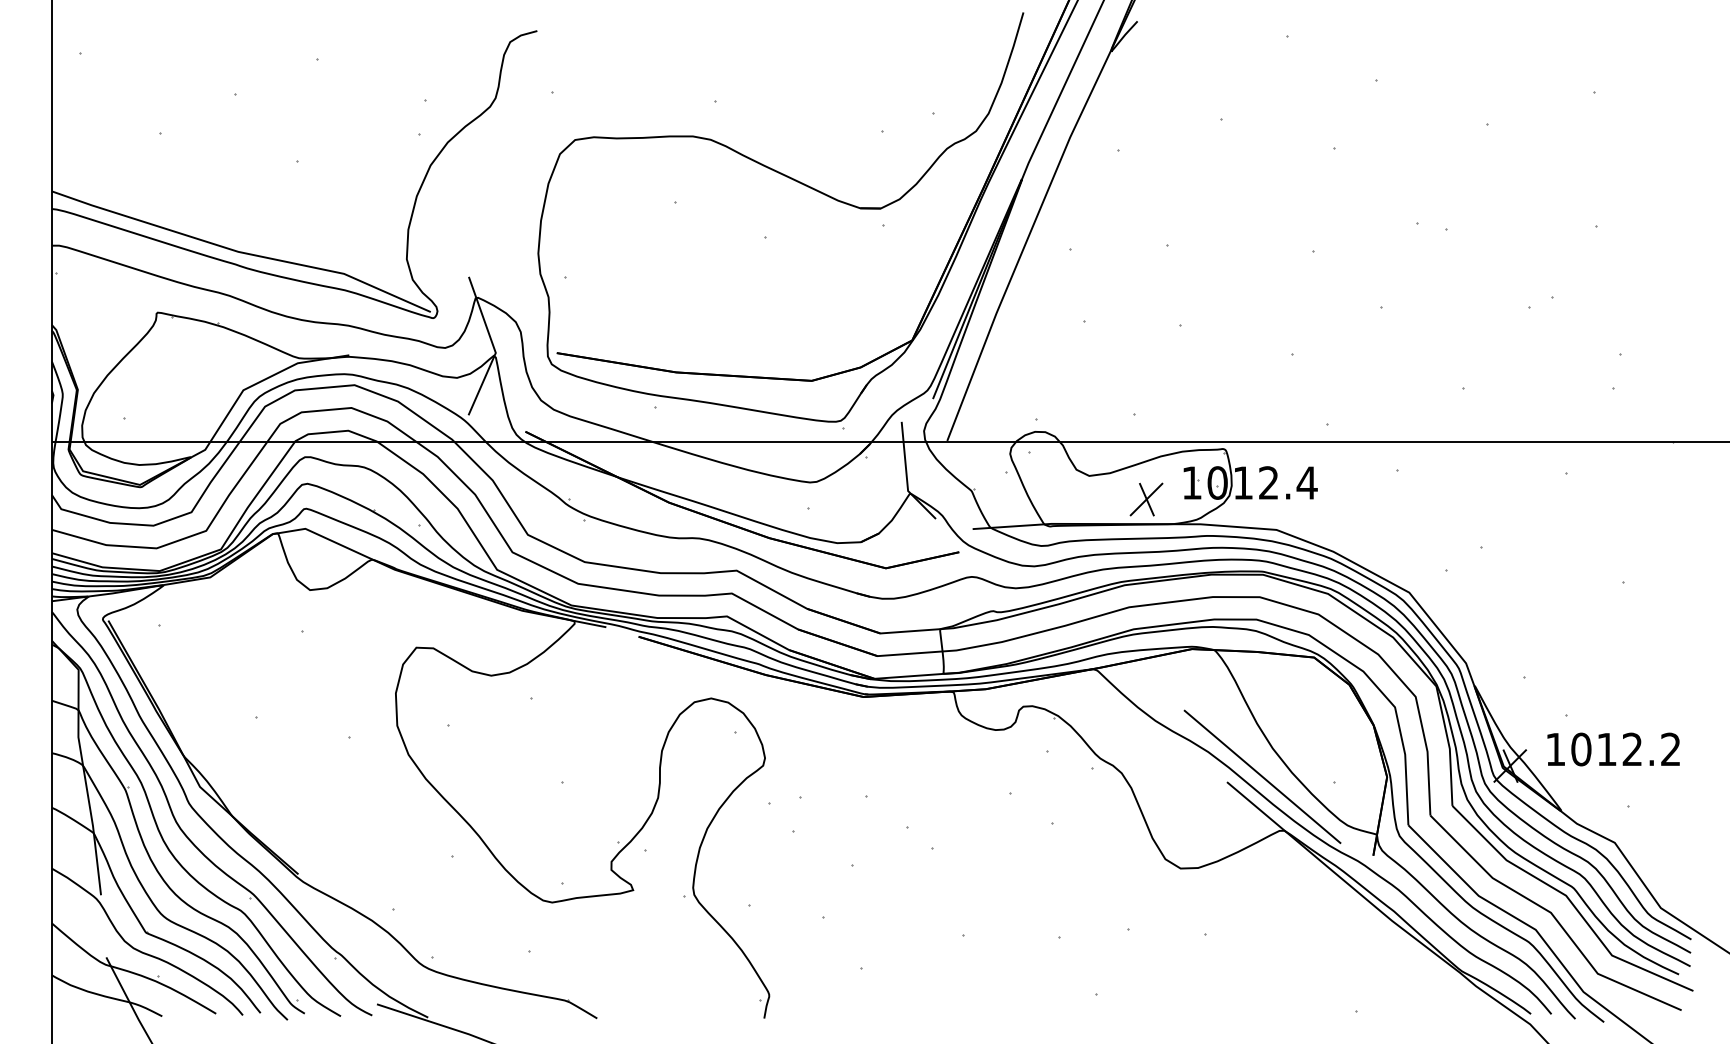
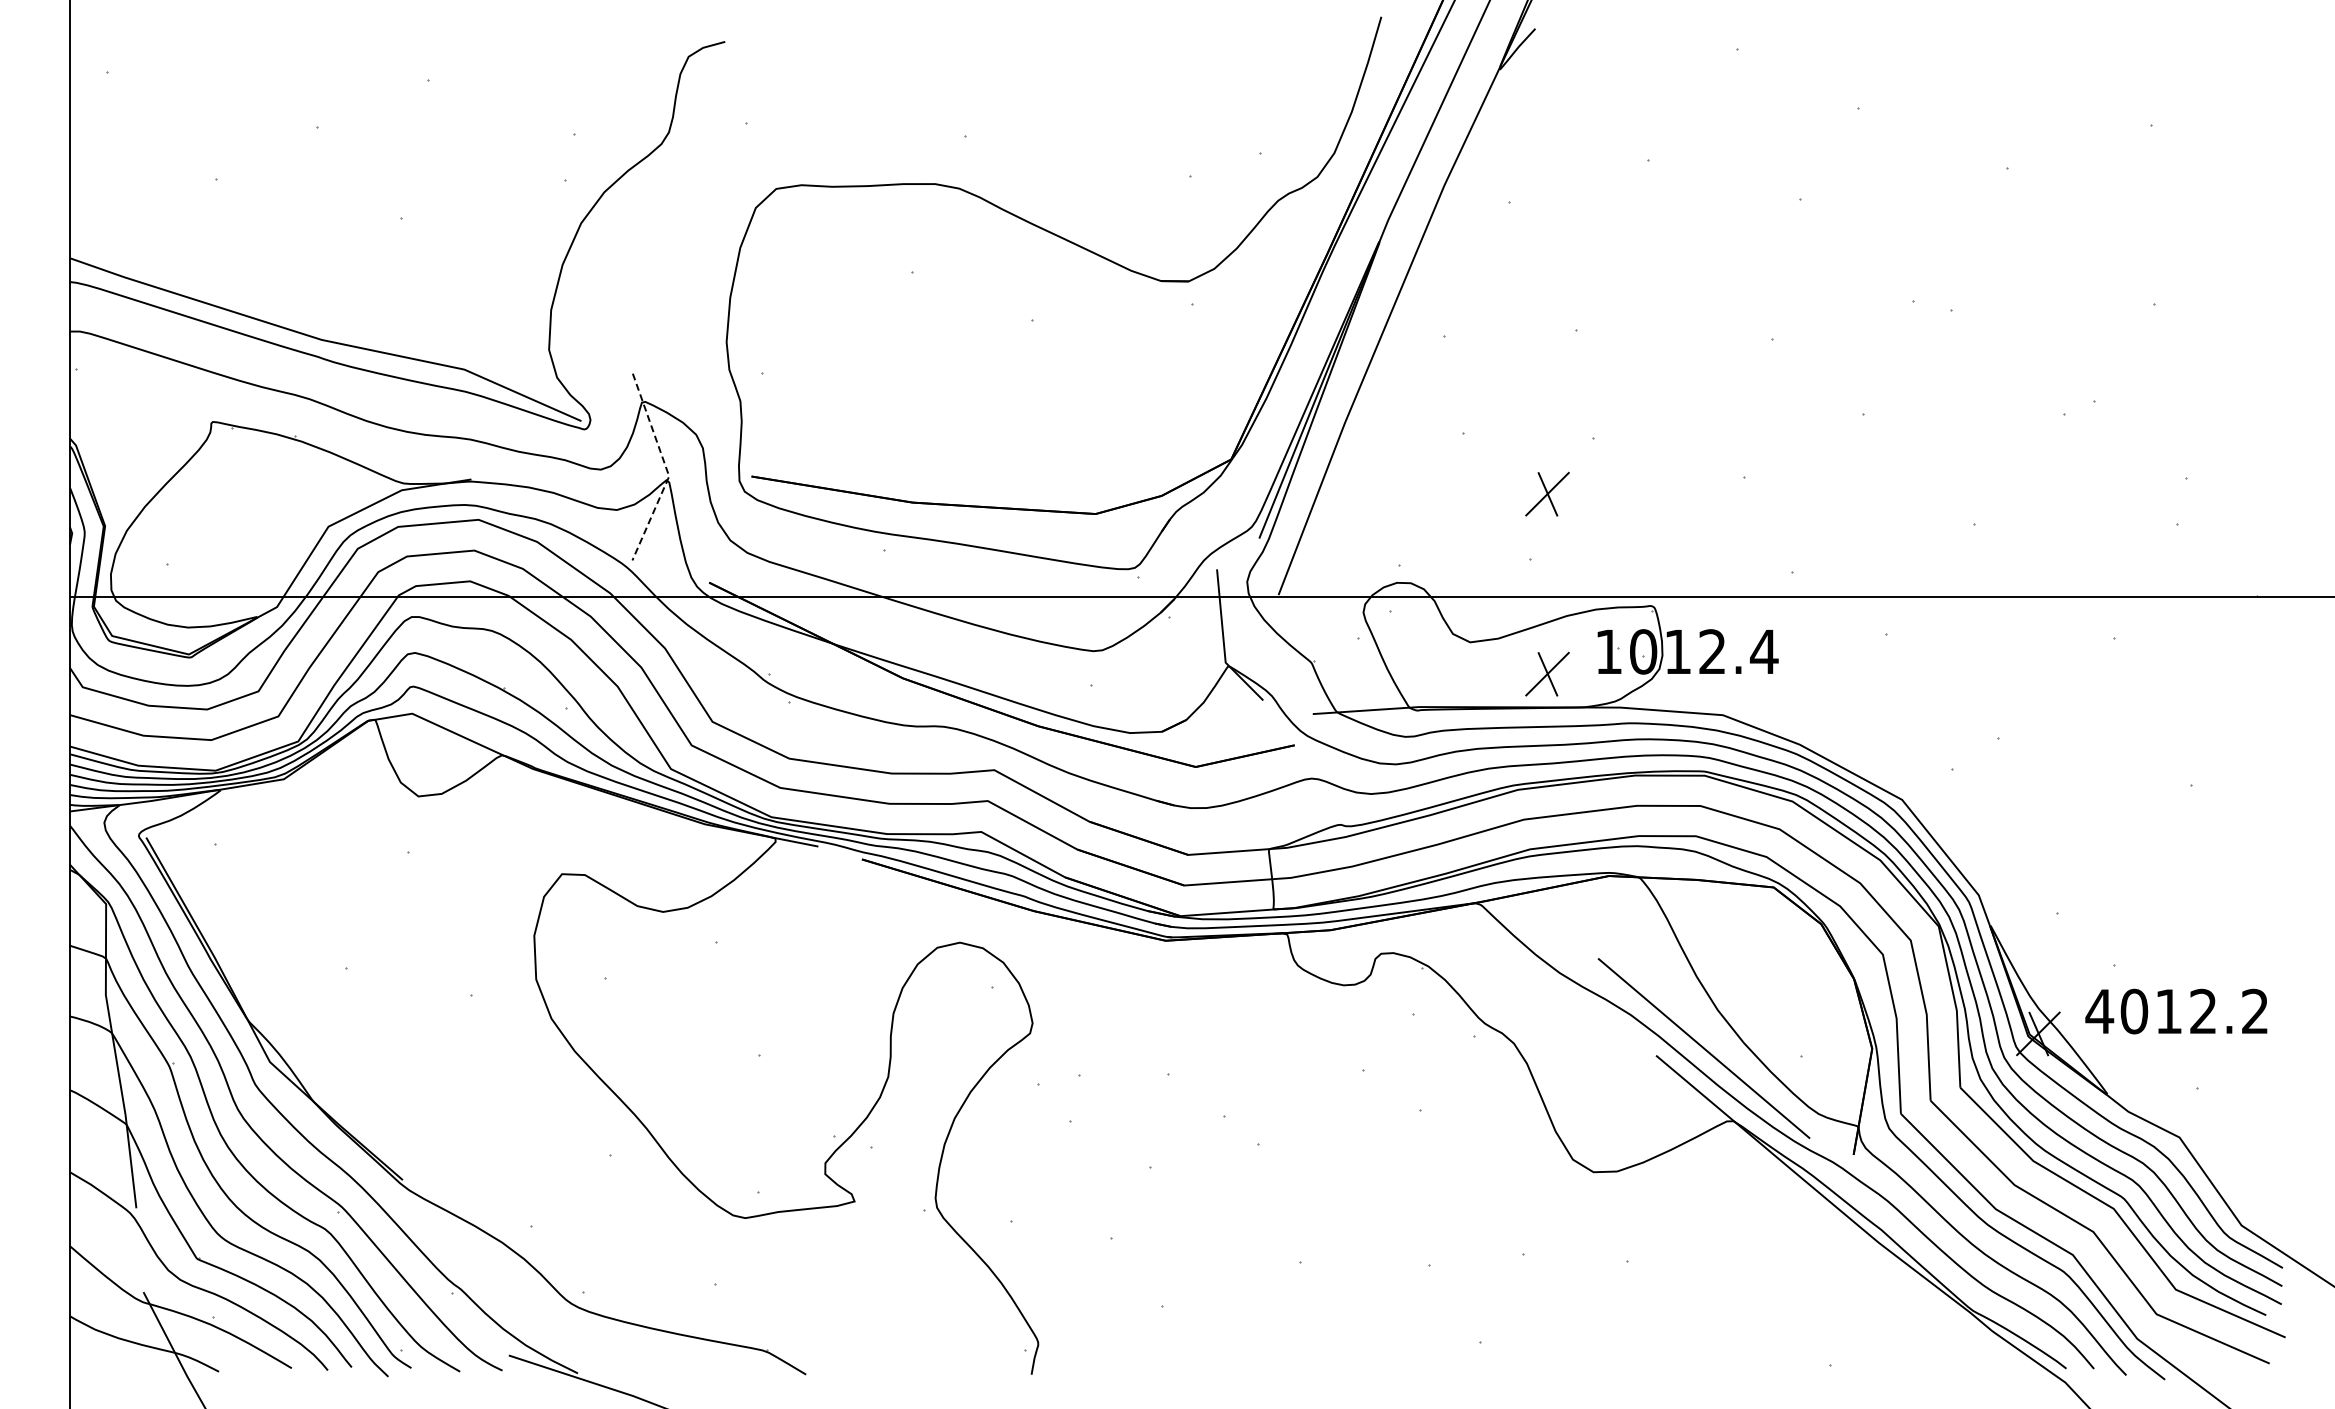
line: (493, 347) -> (666, 468), solid -> dashed
part: (1146, 365) -> (1547, 493), added
text: (1555, 749) -> (2099, 1011), 1012.2 -> 4012.2

